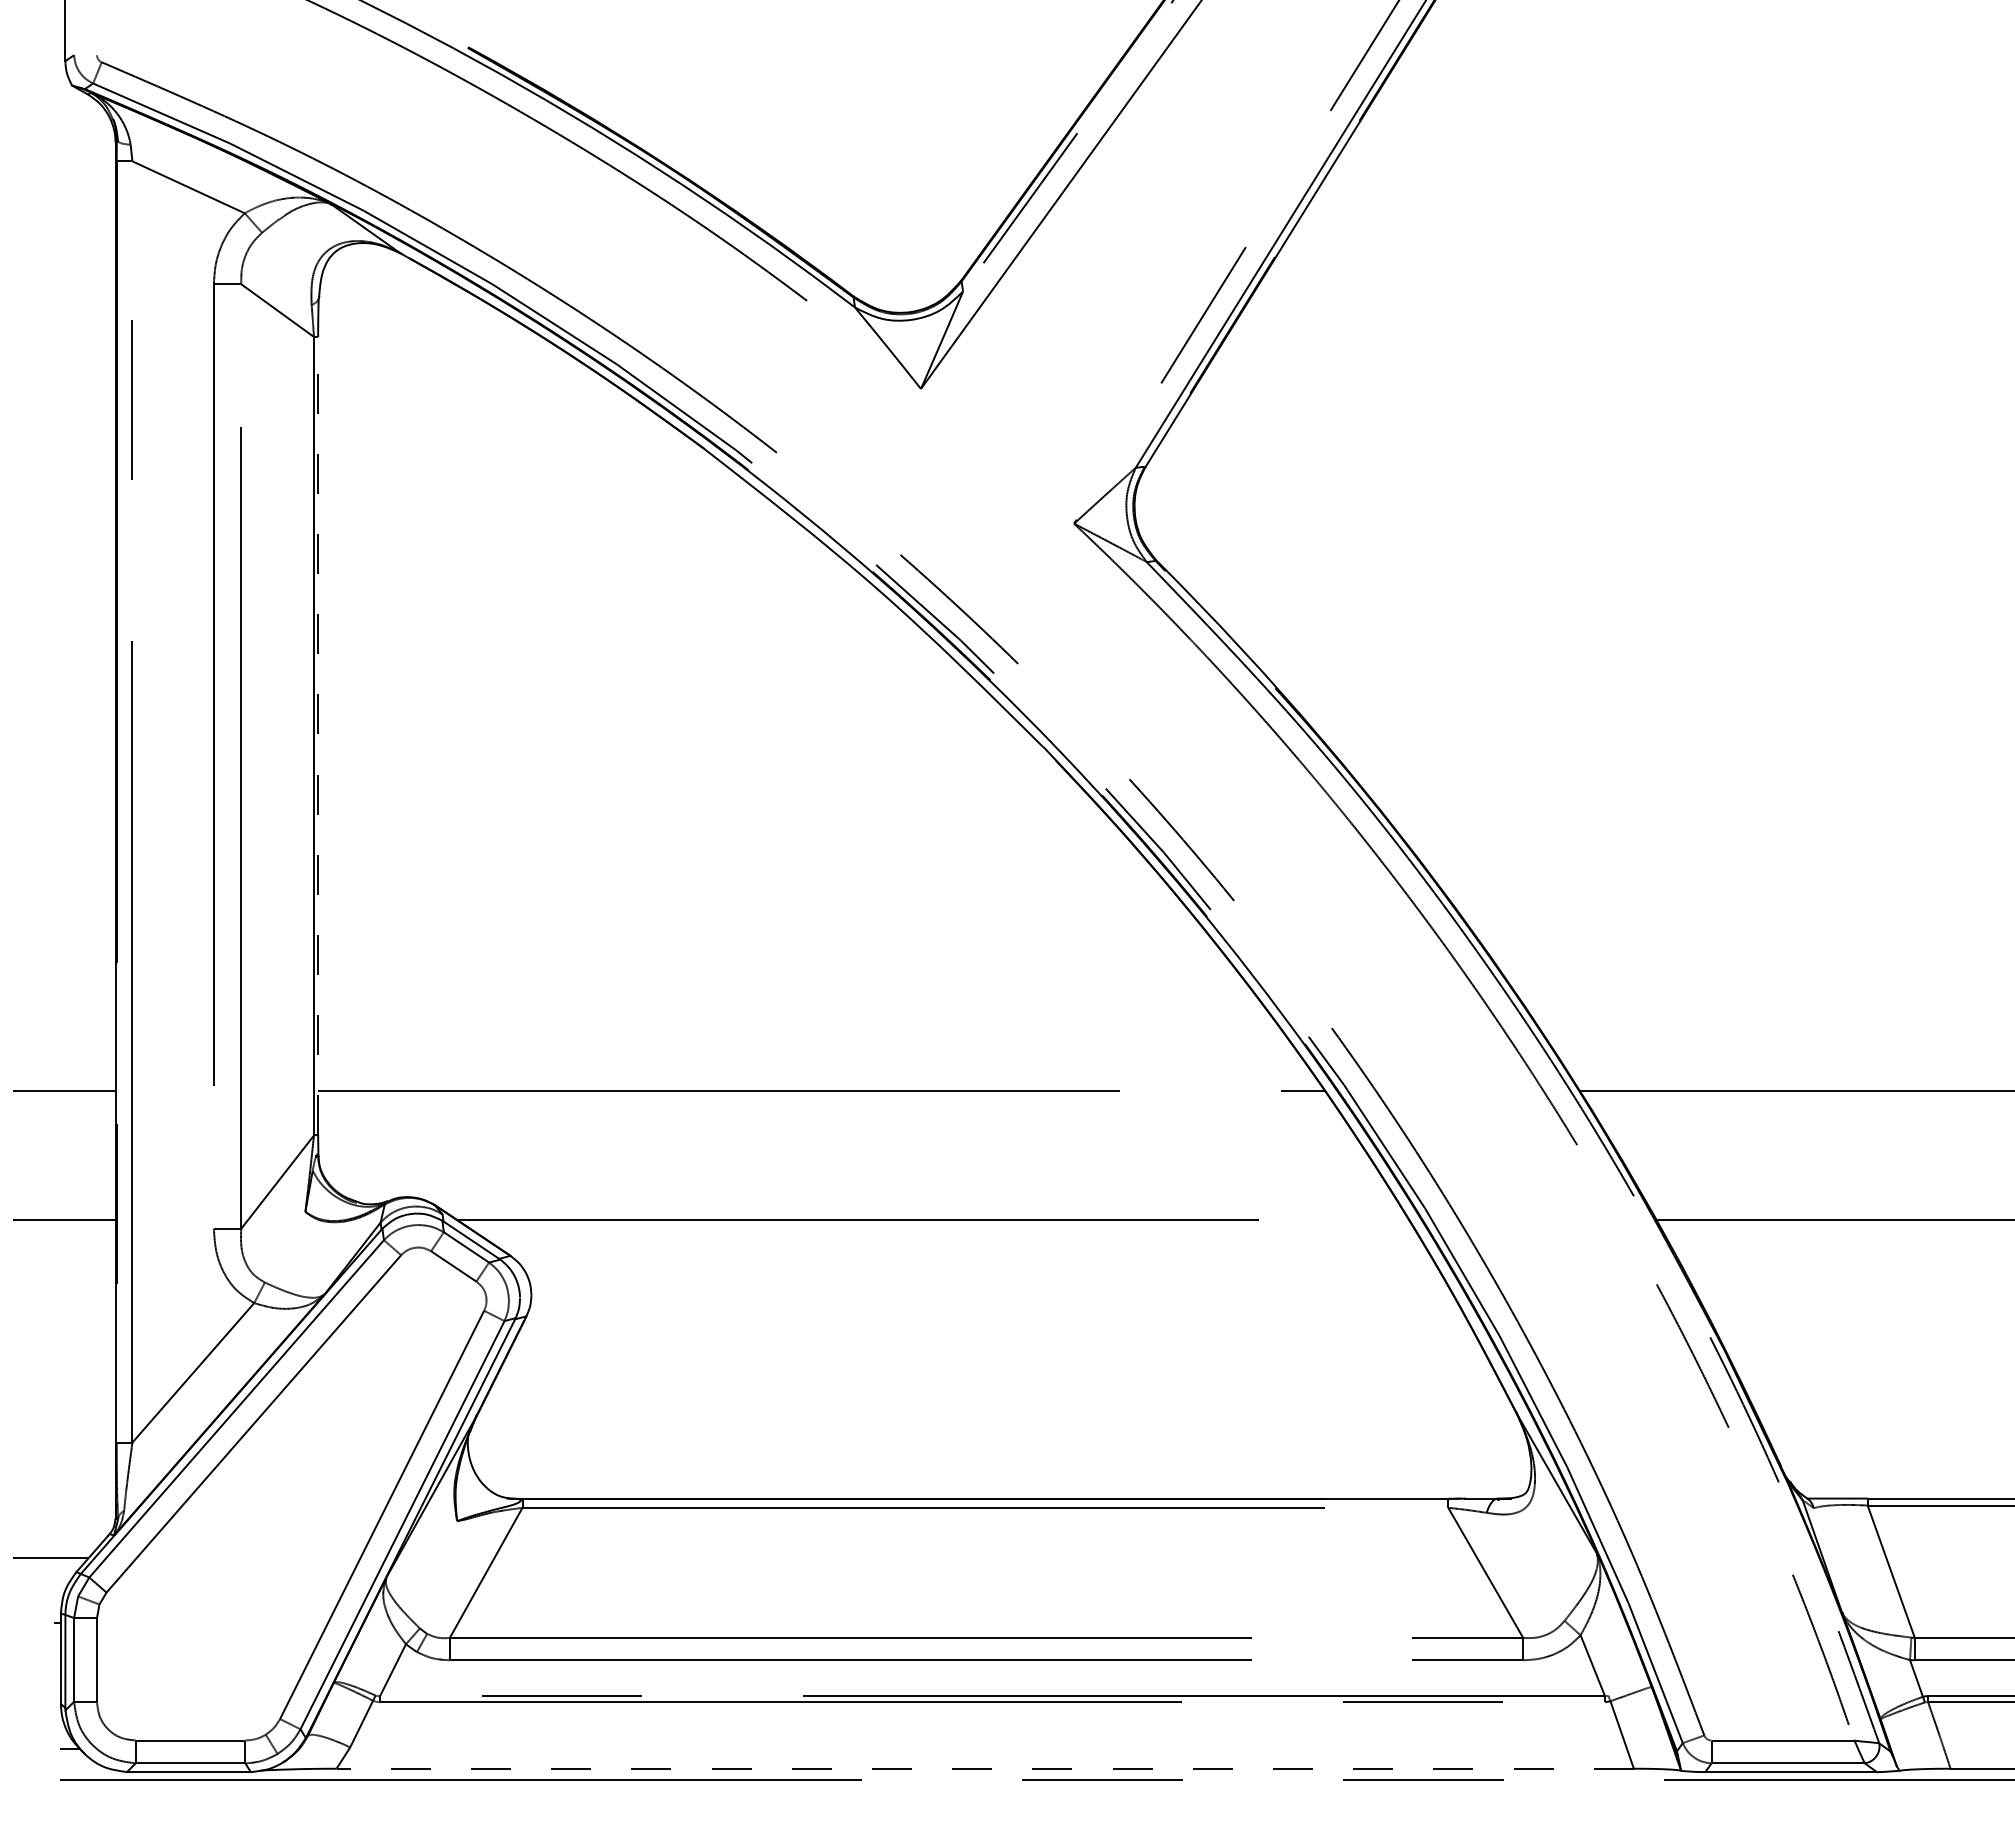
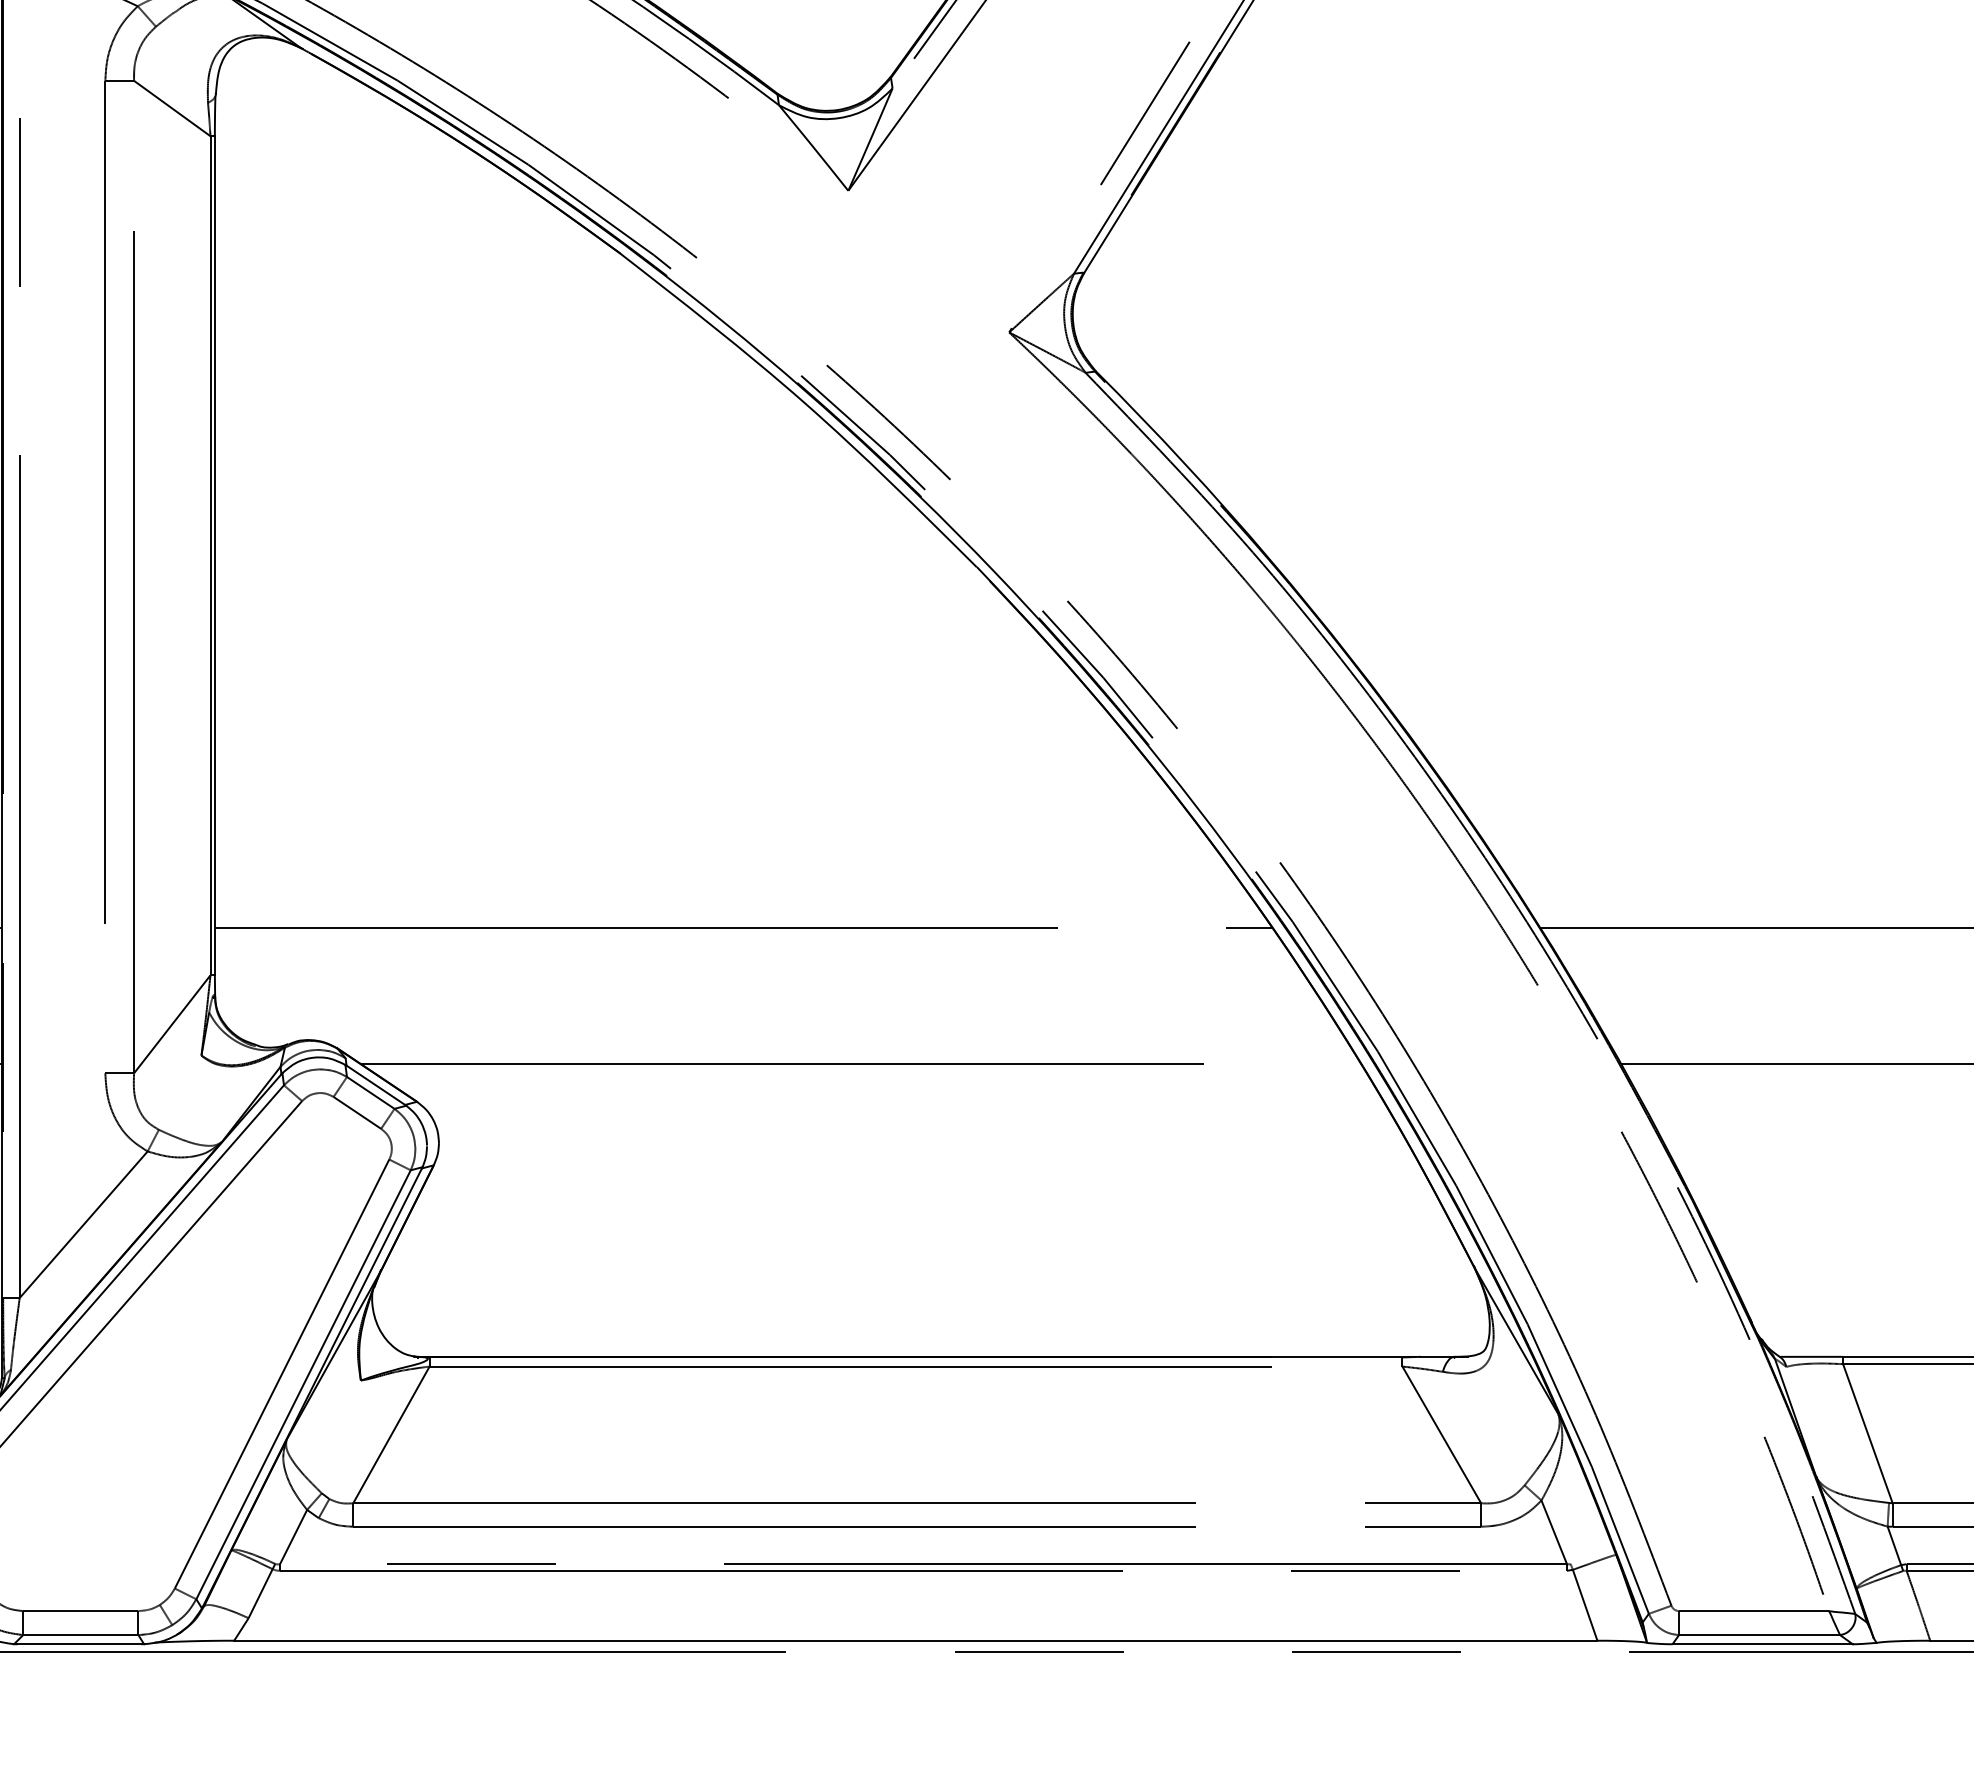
line: (318, 735) -> (215, 554), dashed -> solid
line: (985, 1768) -> (916, 1640), dashed -> solid

